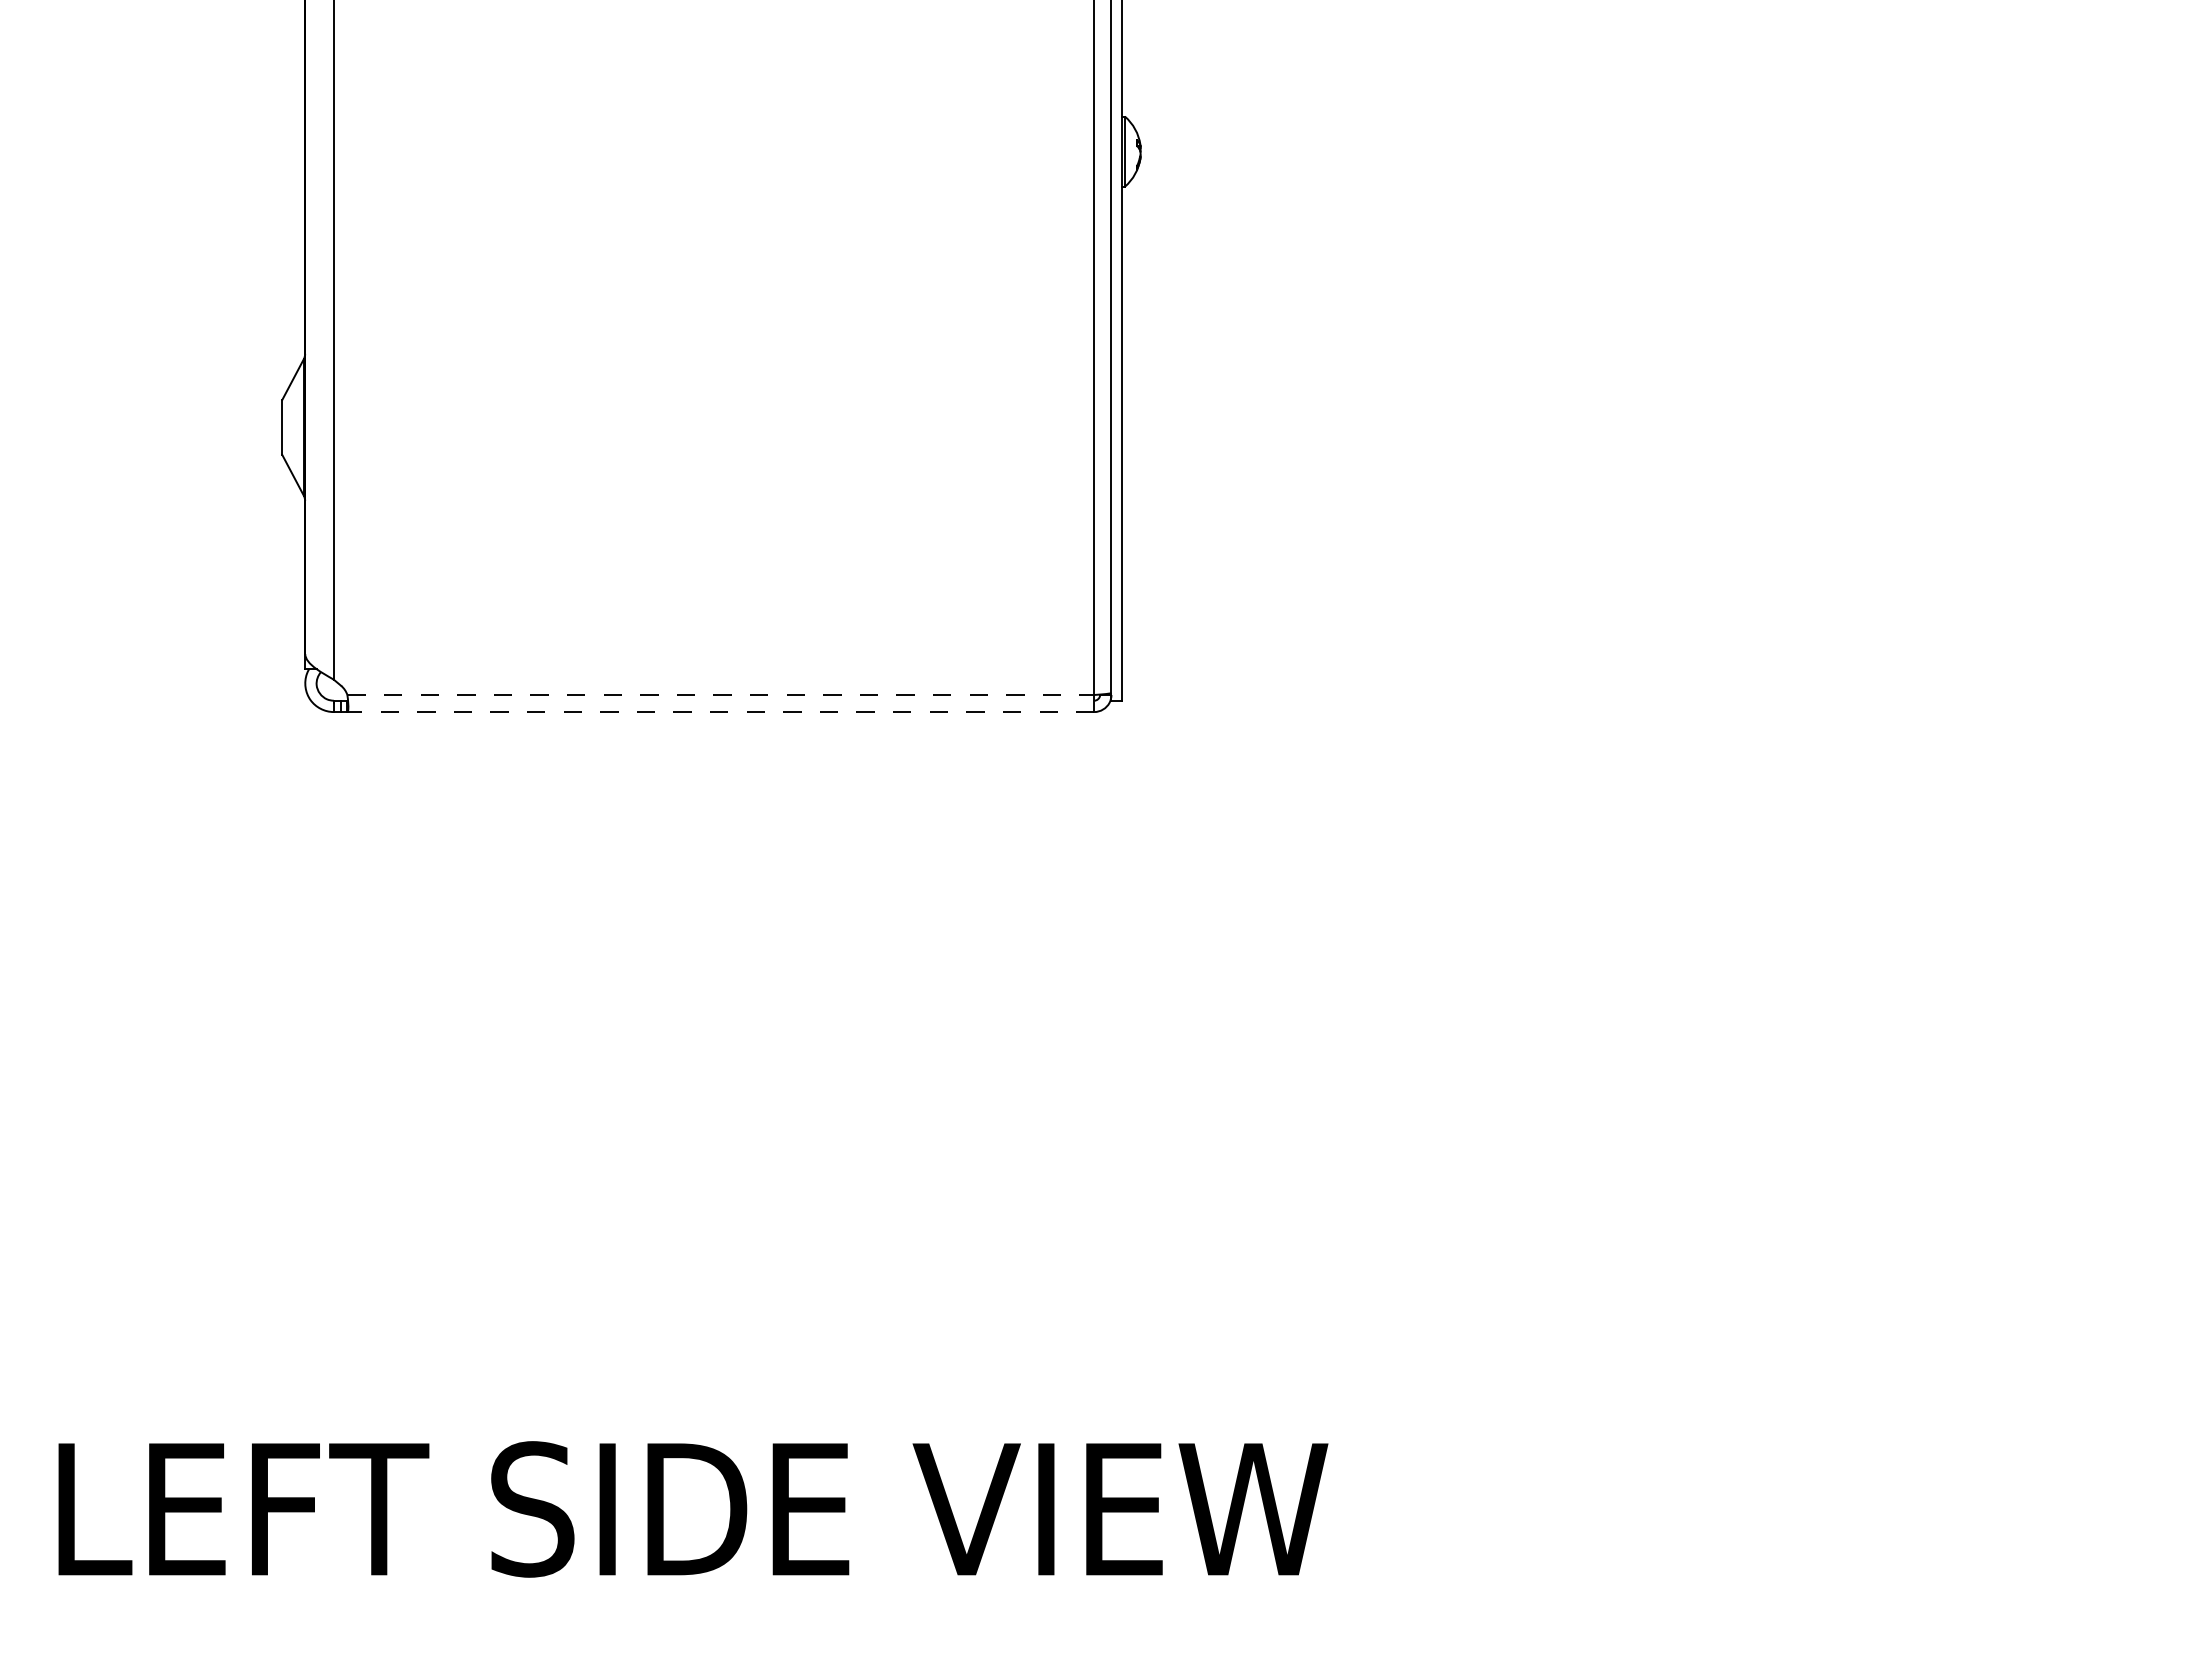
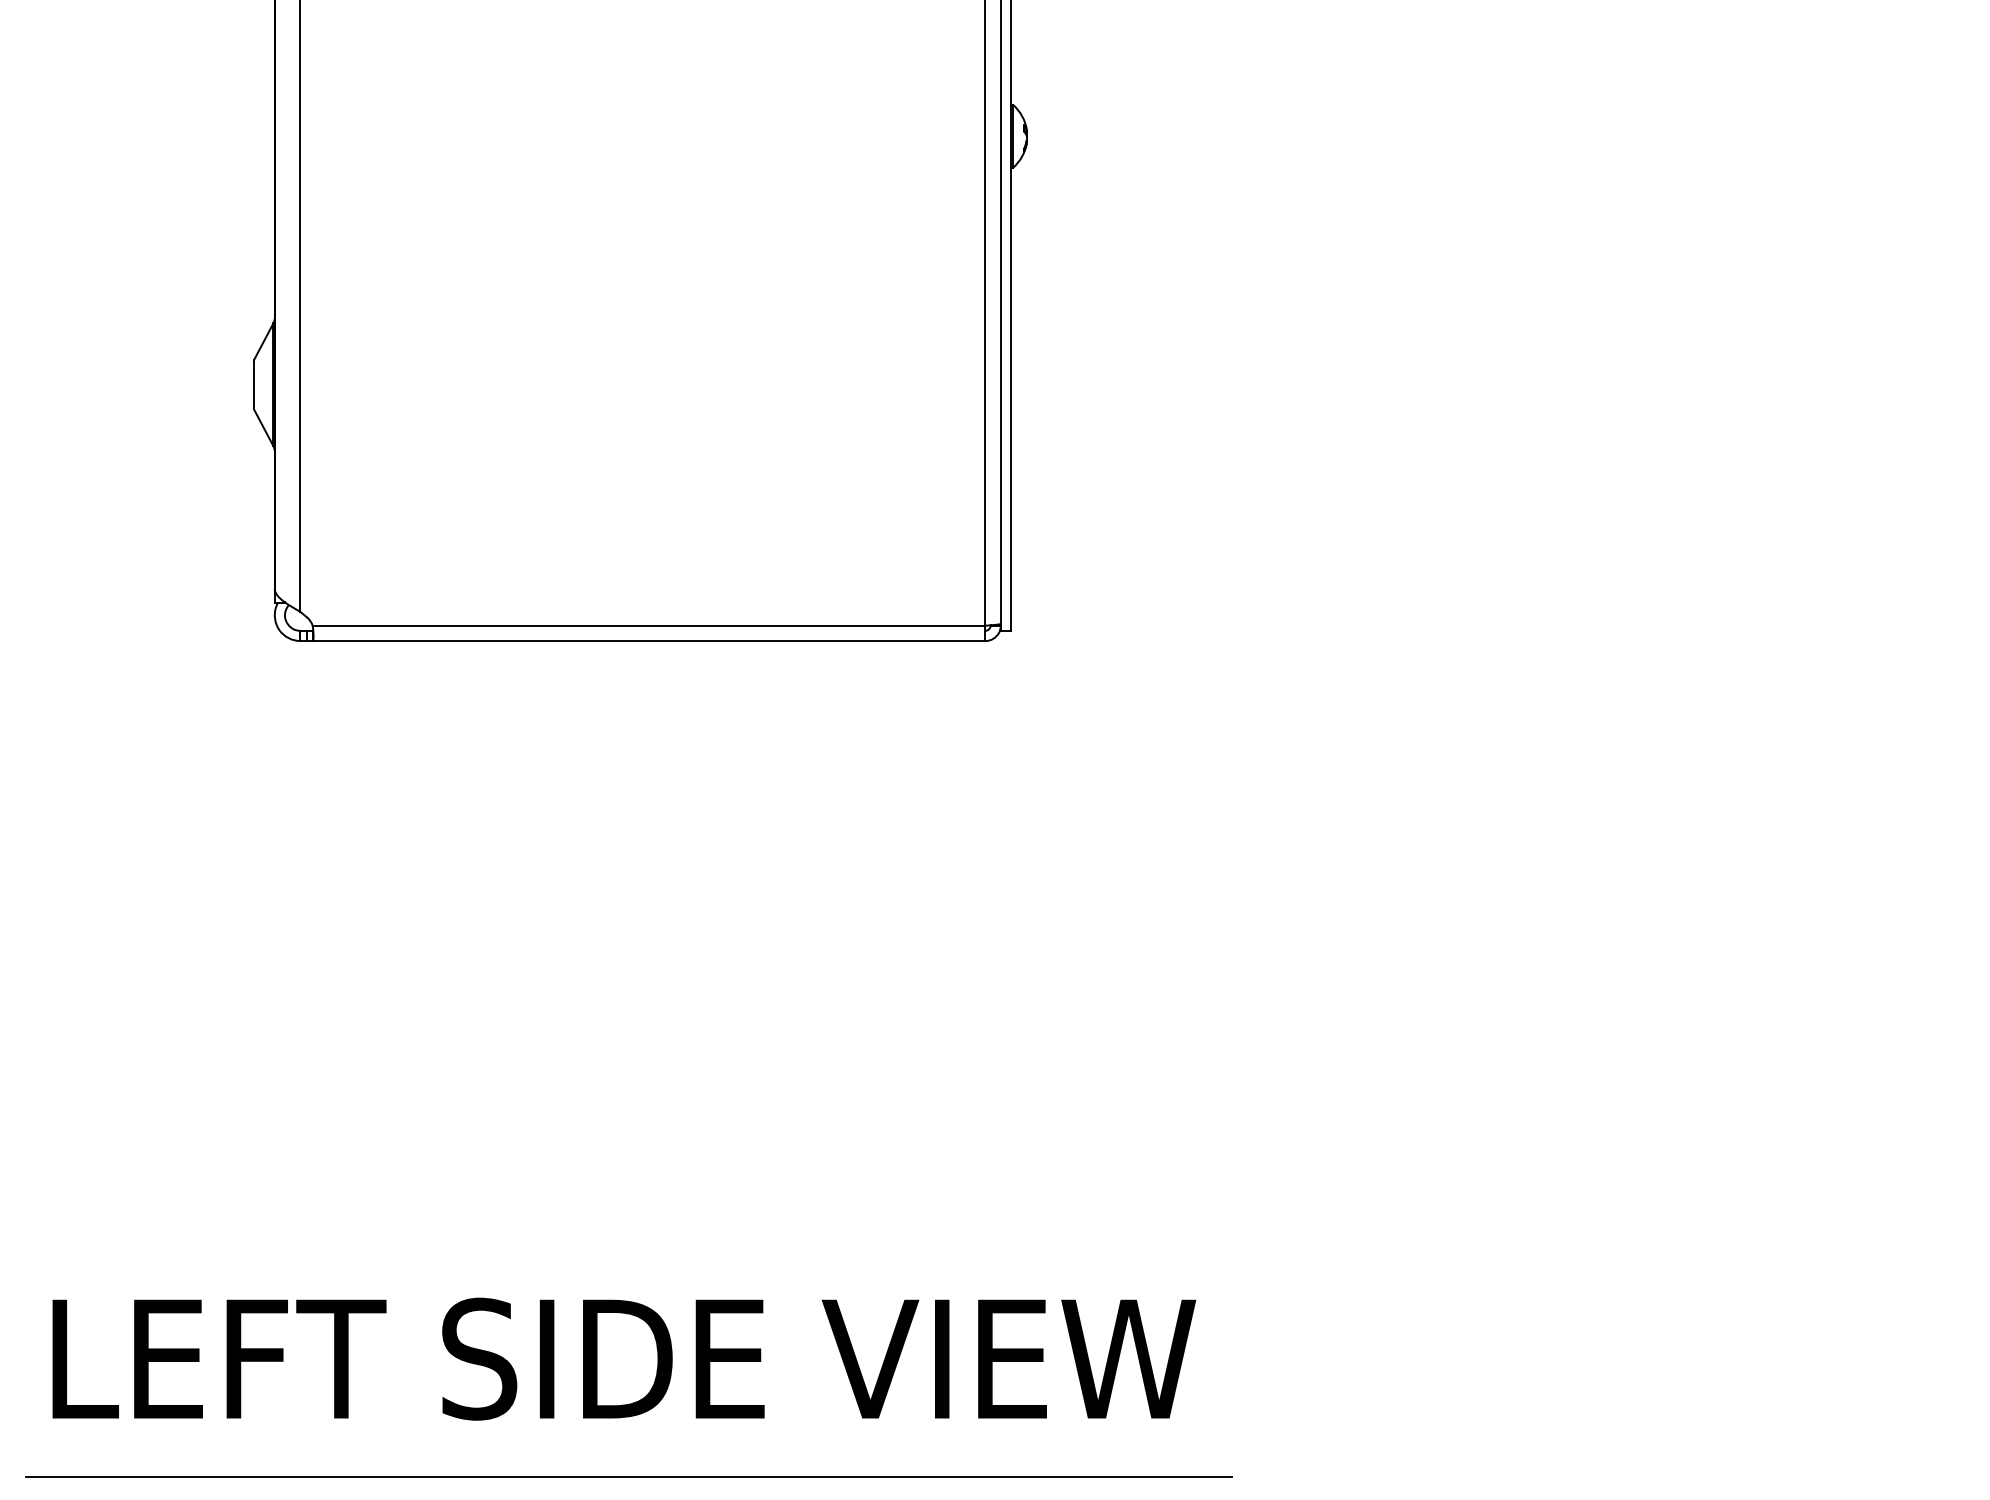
line: (720, 694) -> (648, 625), dashed -> solid
line: (720, 712) -> (648, 641), dashed -> solid
line: (698, 1640) -> (628, 1477), added

